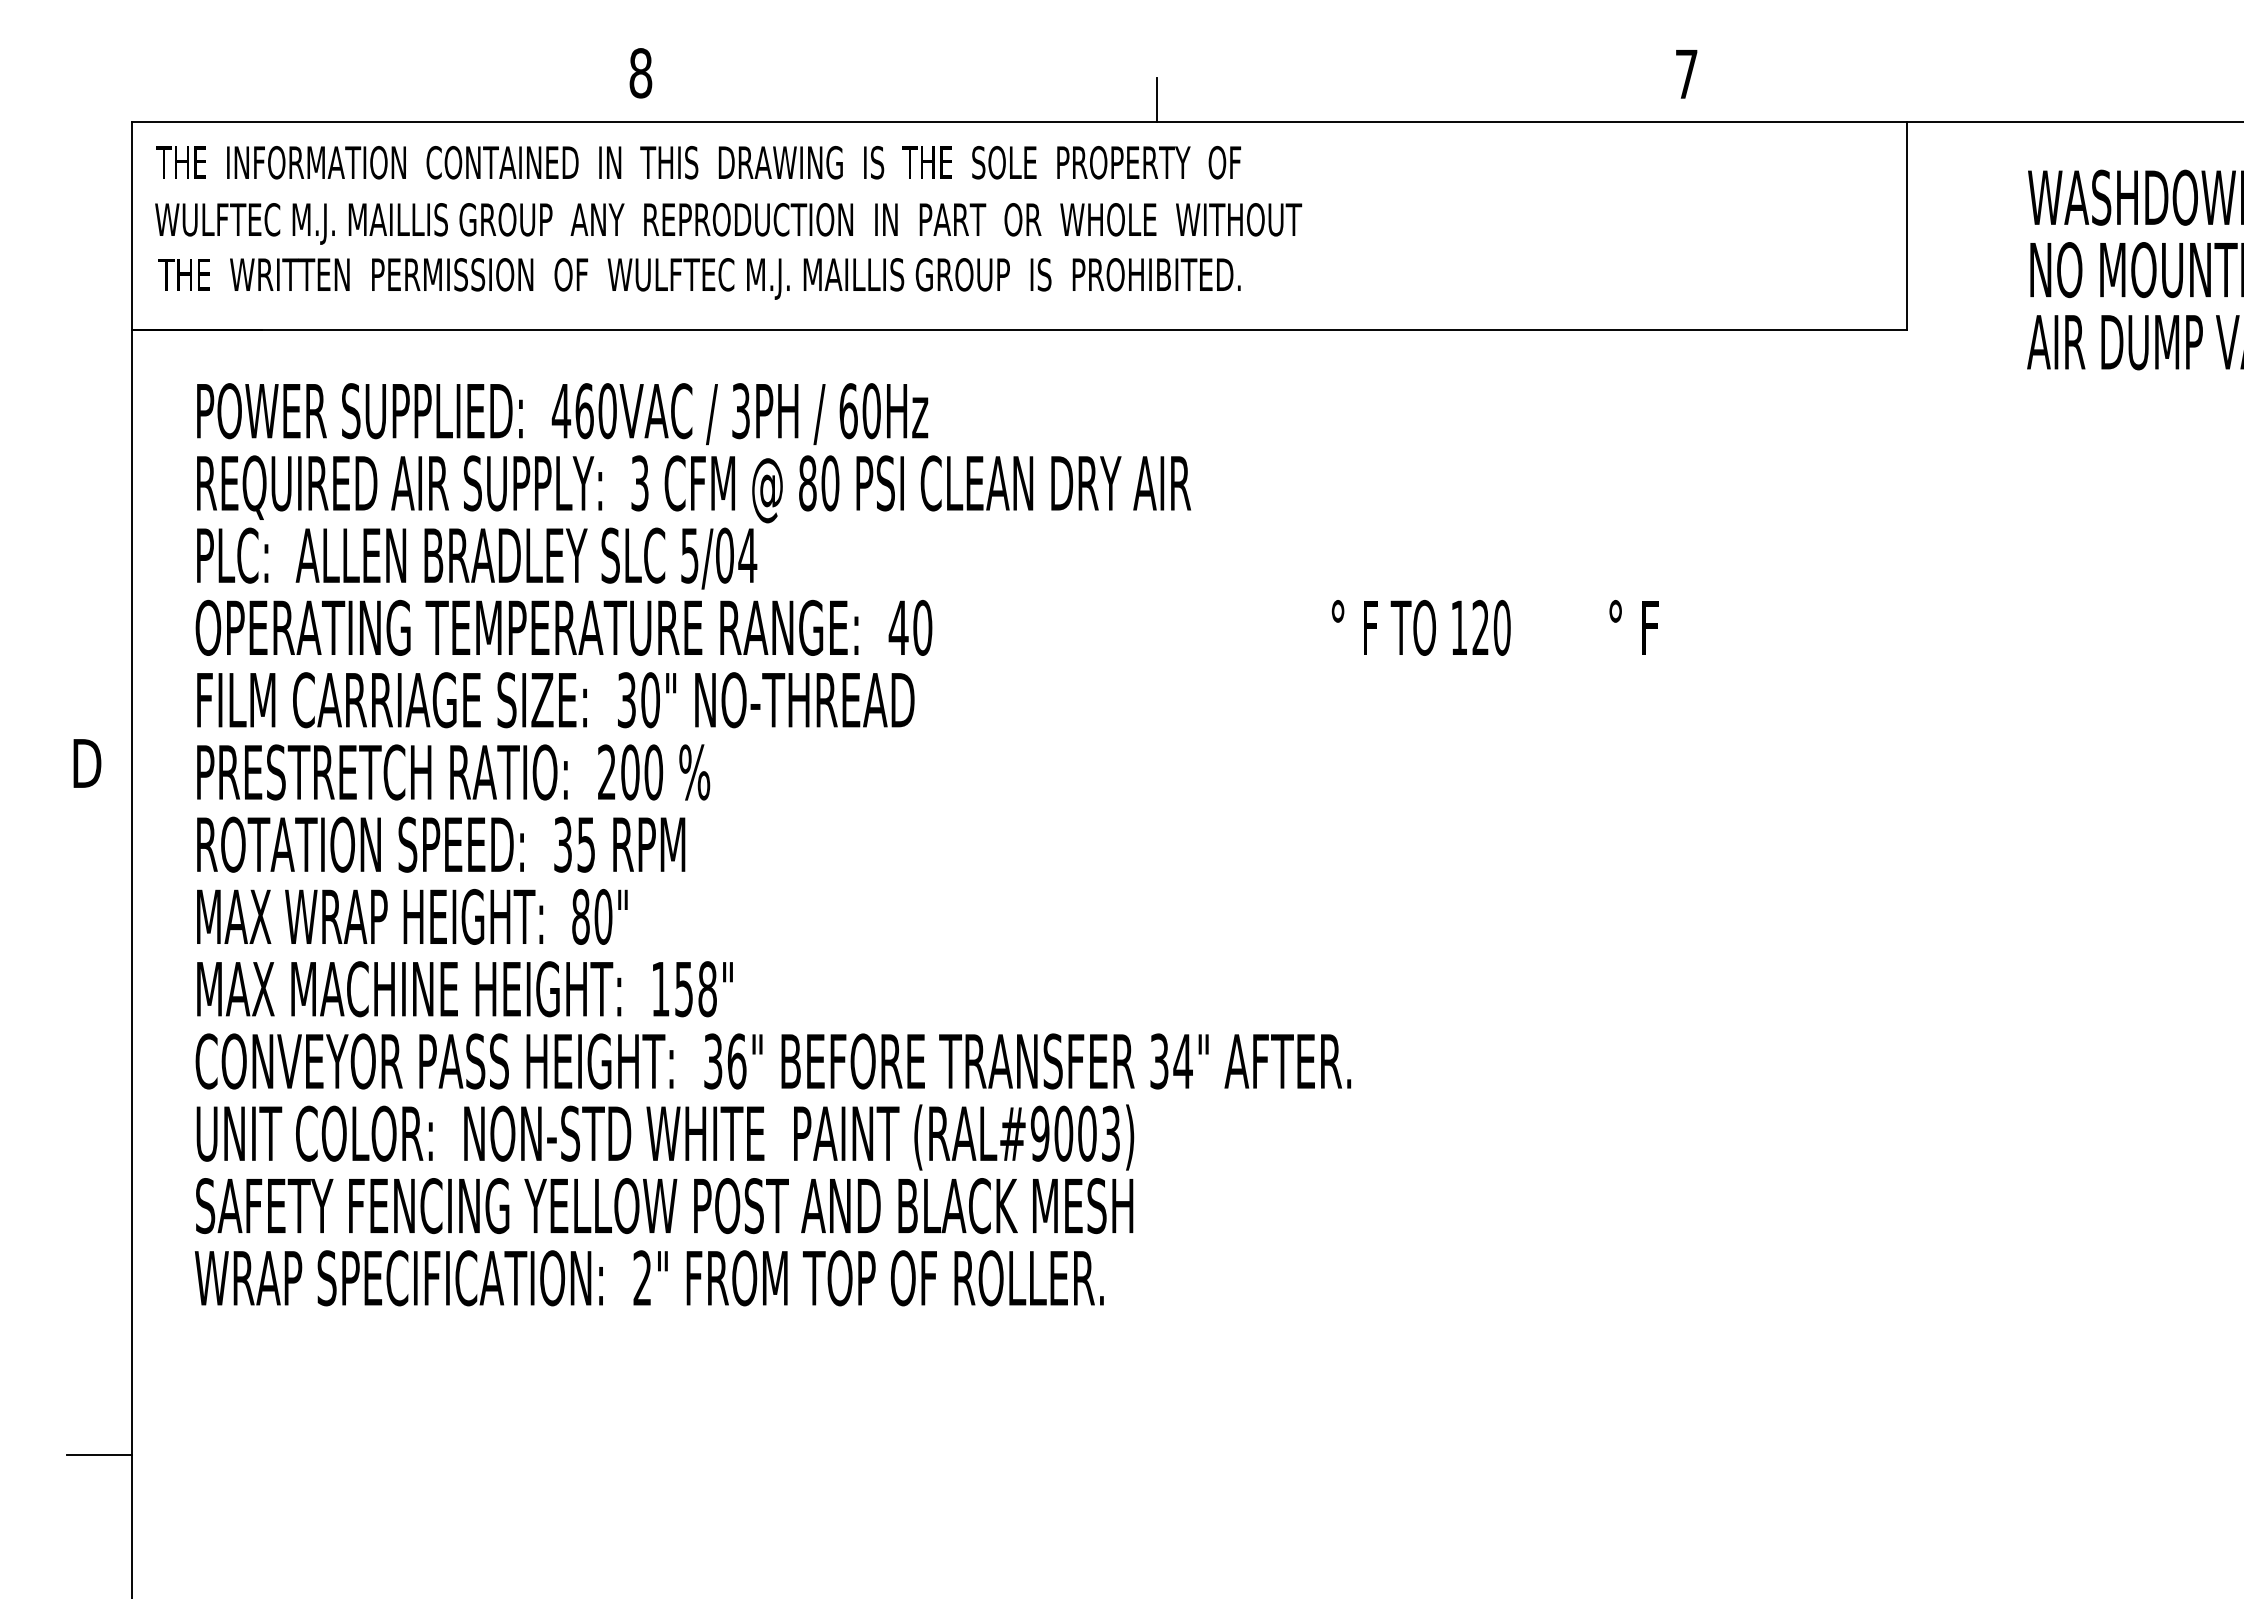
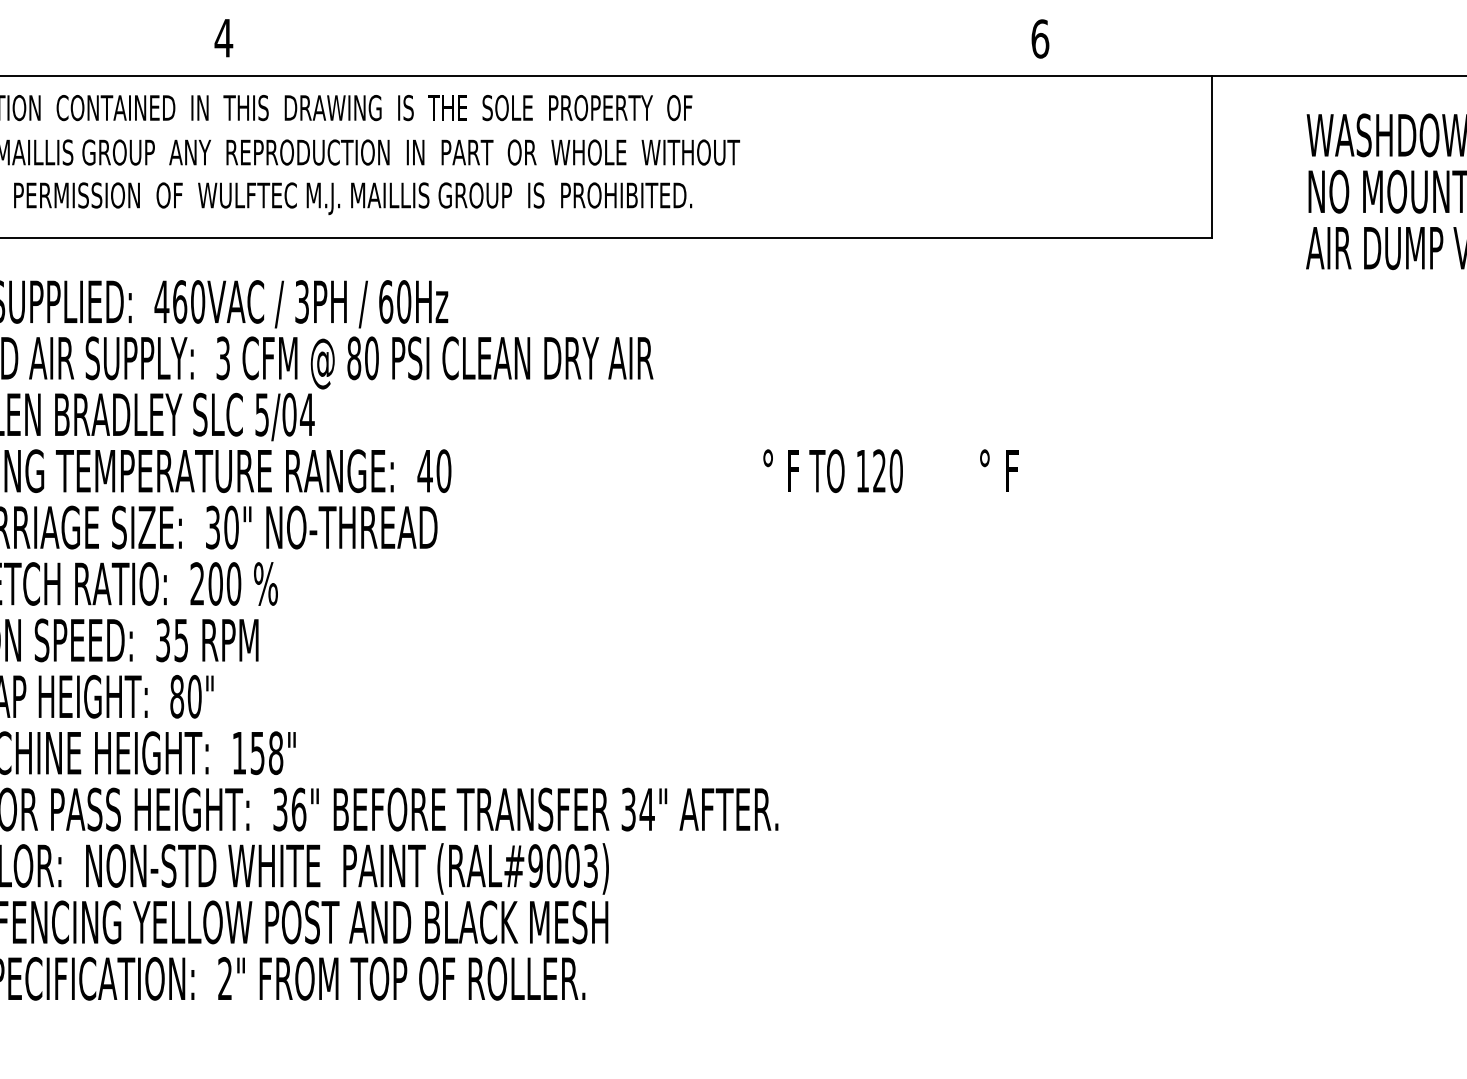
text: (640, 73) -> (223, 38), 8 -> 4
text: (1686, 74) -> (1040, 39), 7 -> 6
line: (1156, 100) -> (626, 59), removed

